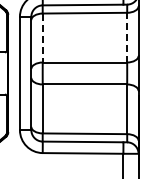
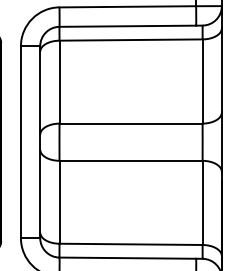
line: (127, 37) -> (203, 81), dashed -> solid
line: (42, 38) -> (59, 82), dashed -> solid

